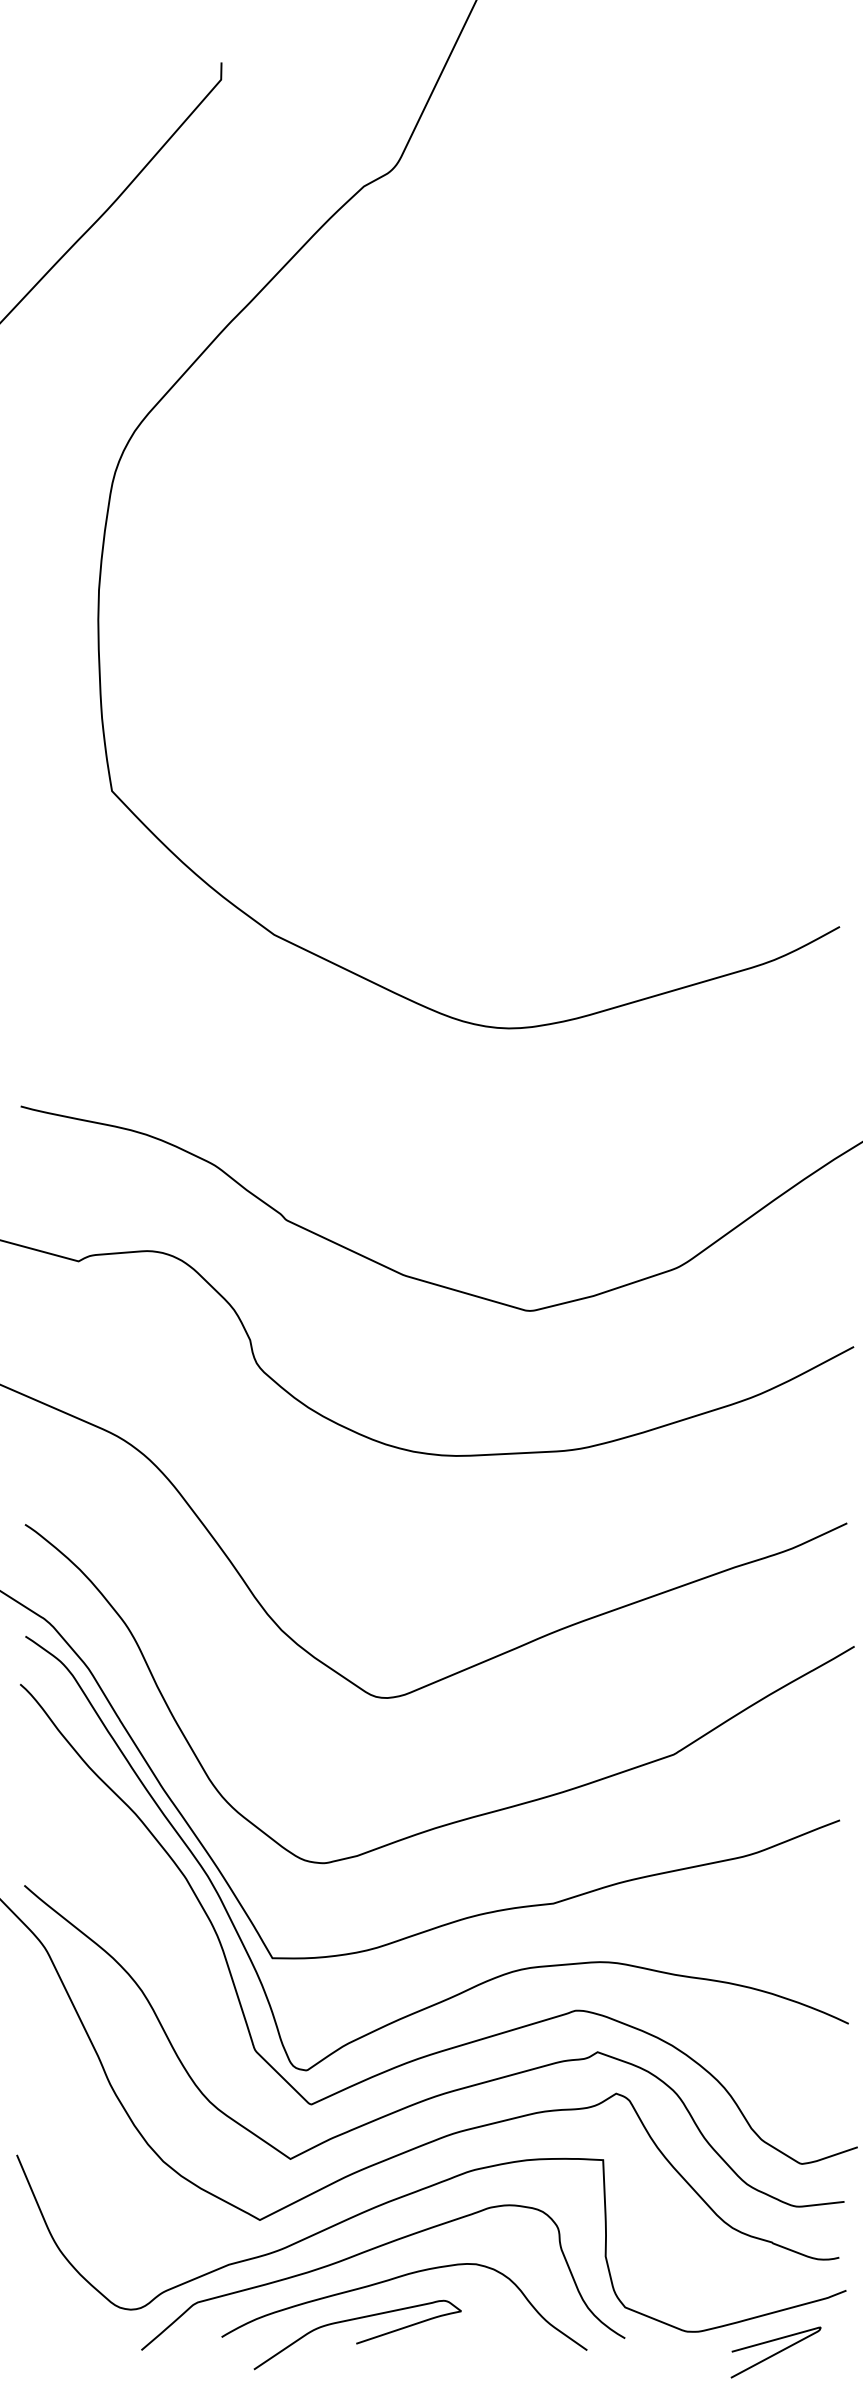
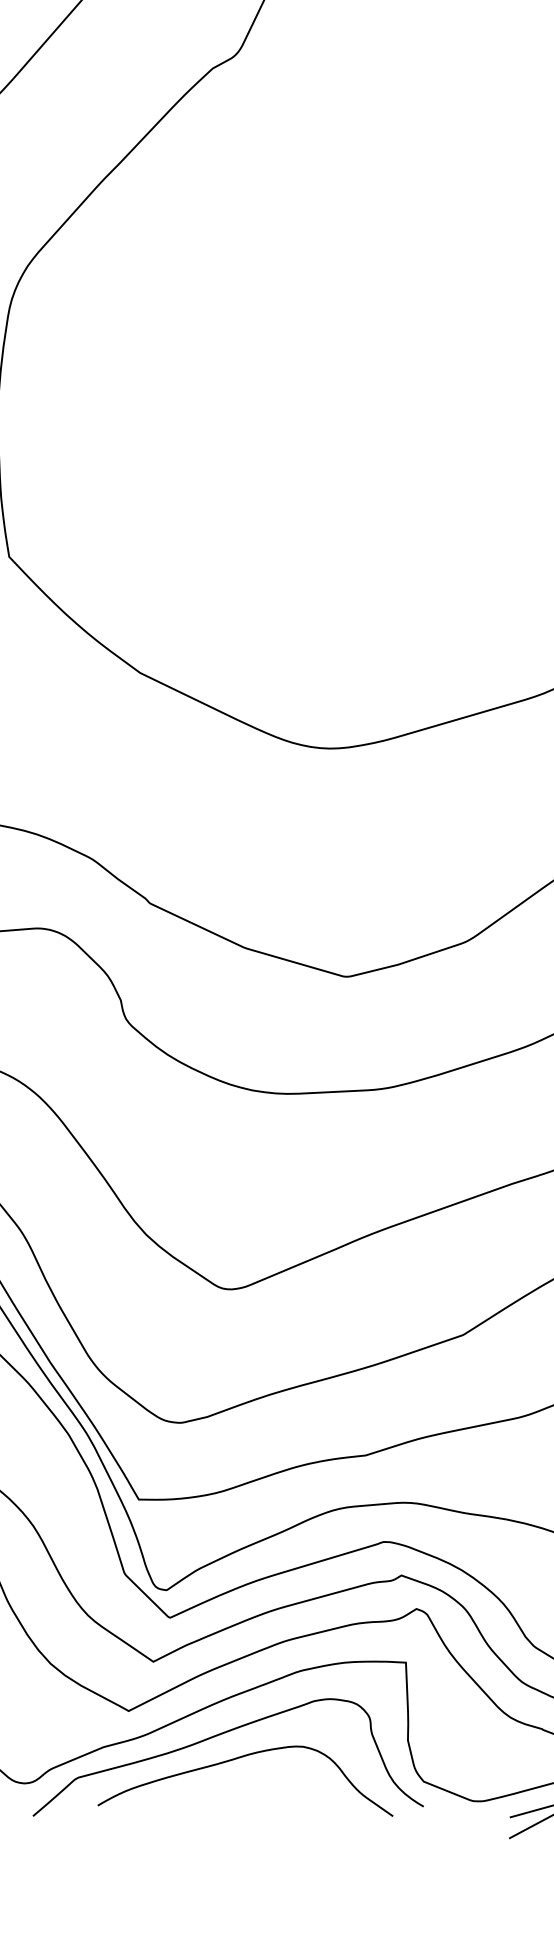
curve: (359, 2341) -> (209, 1809), removed

